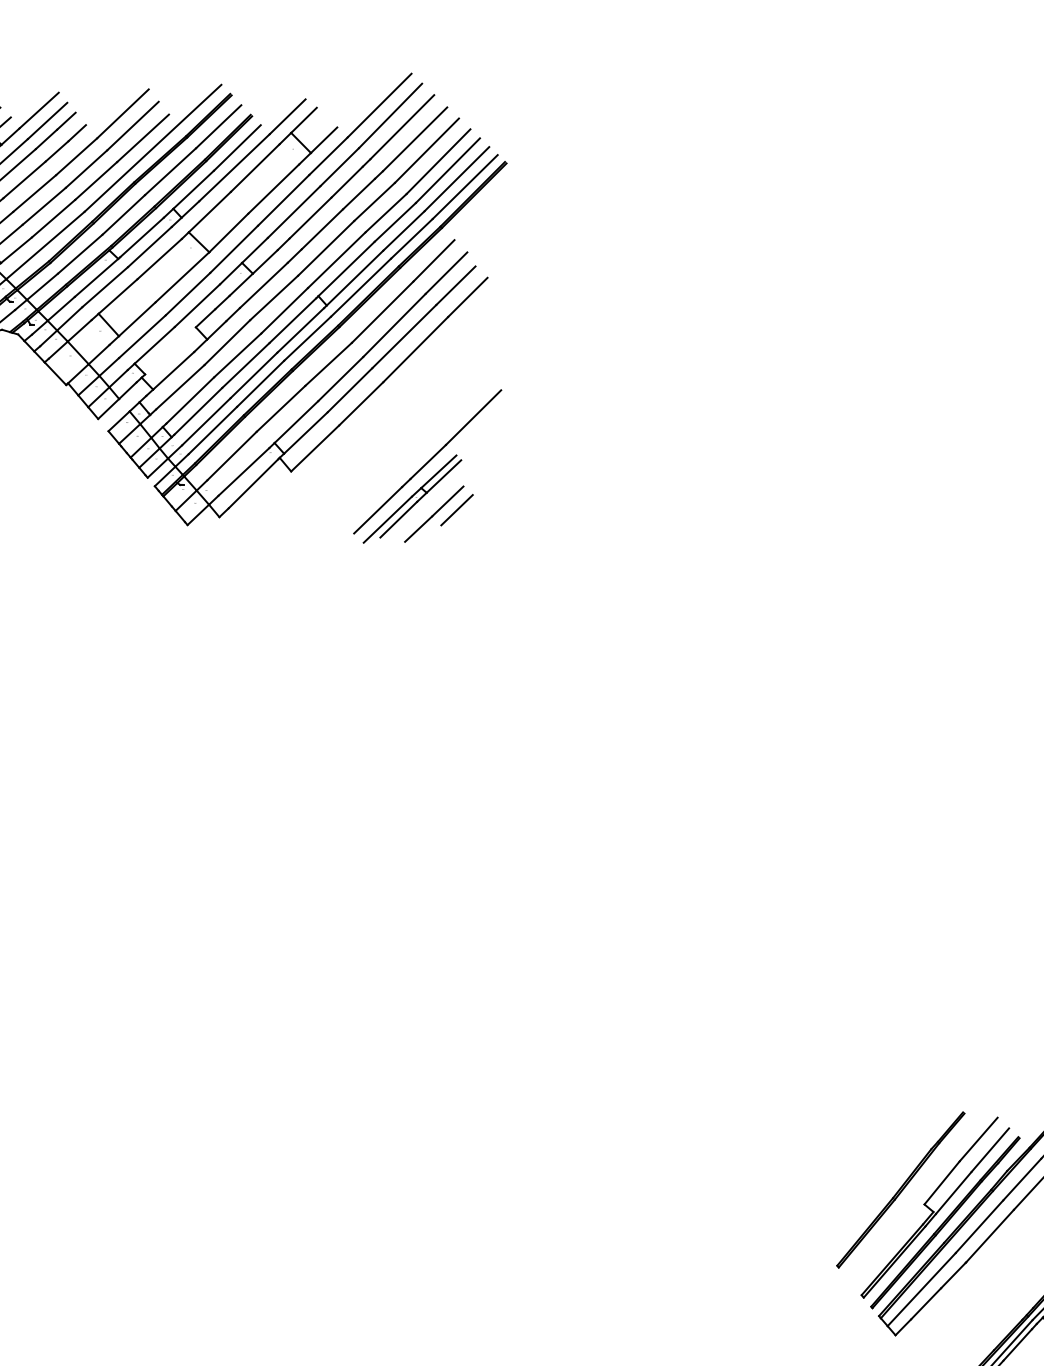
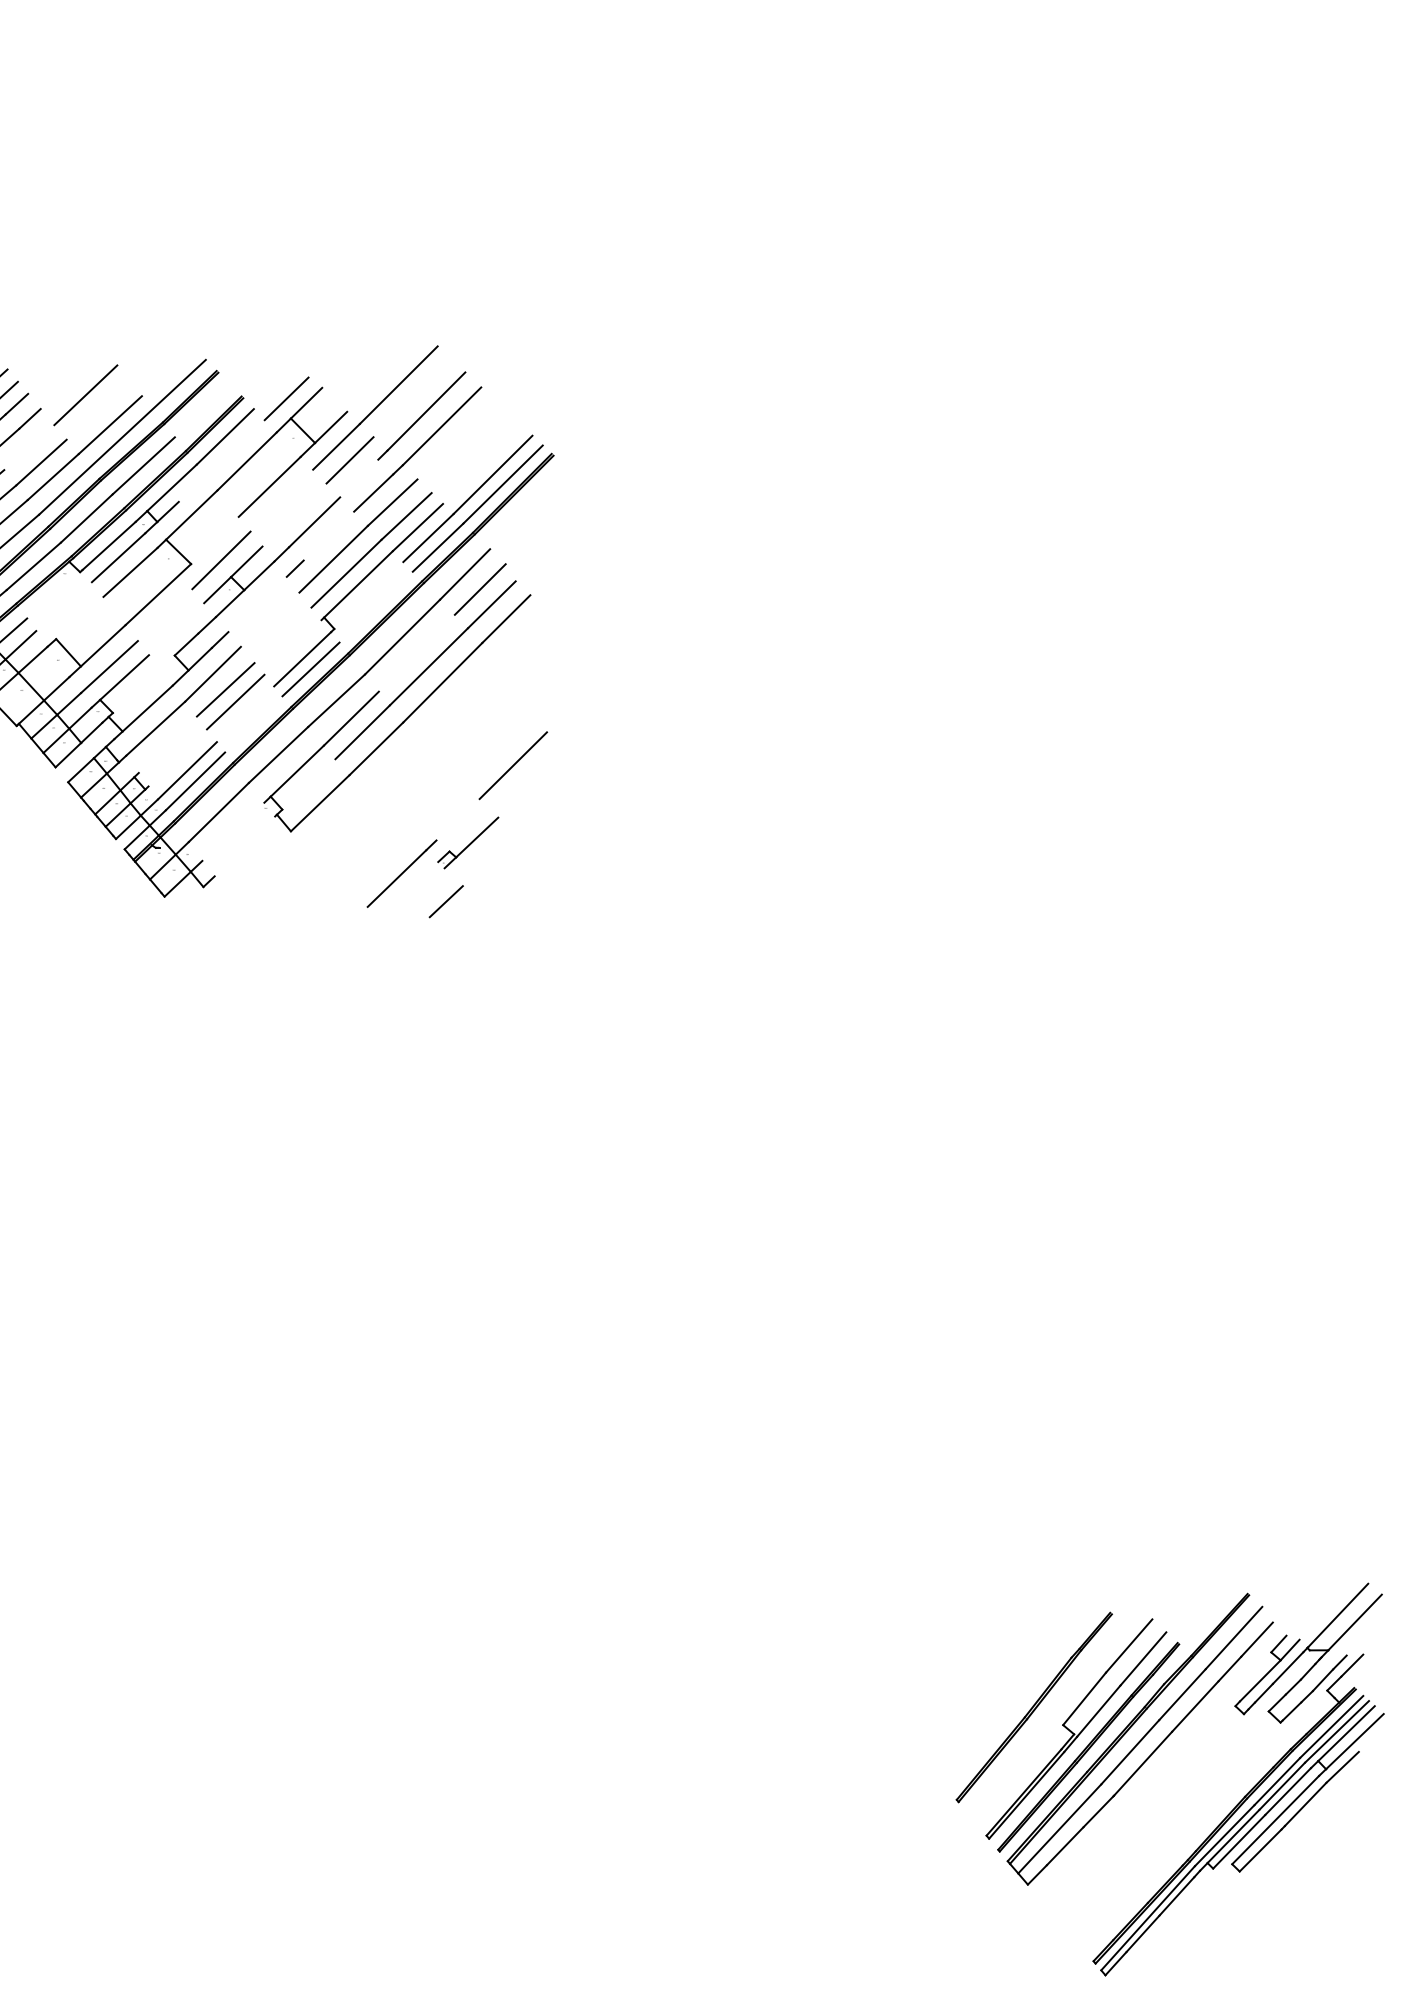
line: (390, 115) -> (411, 397), removed
line: (132, 125) -> (97, 409), removed
line: (218, 126) -> (202, 410), removed
line: (426, 150) -> (456, 439), removed
line: (76, 156) -> (29, 447), removed
line: (438, 161) -> (470, 453), removed
line: (234, 167) -> (221, 460), removed
line: (448, 170) -> (482, 464), removed
line: (347, 182) -> (359, 478), removed
line: (283, 200) -> (281, 500), removed
line: (294, 211) -> (294, 514), removed
line: (321, 228) -> (328, 535), removed
line: (228, 232) -> (214, 540), removed
line: (96, 278) -> (53, 595), removed
line: (354, 278) -> (368, 595), removed
line: (263, 285) -> (257, 604), removed
line: (104, 287) -> (63, 606), removed
line: (360, 287) -> (375, 606), removed
line: (187, 294) -> (164, 615), removed
line: (117, 296) -> (79, 617), removed
line: (273, 297) -> (269, 619), removed
line: (197, 305) -> (176, 629), removed
line: (284, 310) -> (282, 635), removed
line: (292, 320) -> (292, 647), removed
line: (394, 324) -> (416, 652), removed
line: (253, 375) -> (245, 714), removed
line: (260, 383) -> (253, 724), removed
line: (189, 400) -> (167, 744), removed
line: (198, 410) -> (177, 757), removed
line: (305, 433) -> (308, 784), removed
line: (427, 461) -> (457, 819), removed
line: (244, 471) -> (233, 831), removed
line: (438, 471) -> (470, 831), removed
line: (253, 483) -> (244, 846), removed
line: (447, 501) -> (481, 867), removed
line: (457, 510) -> (493, 878), removed
line: (387, 519) -> (408, 890), removed
line: (398, 519) -> (421, 889), removed

